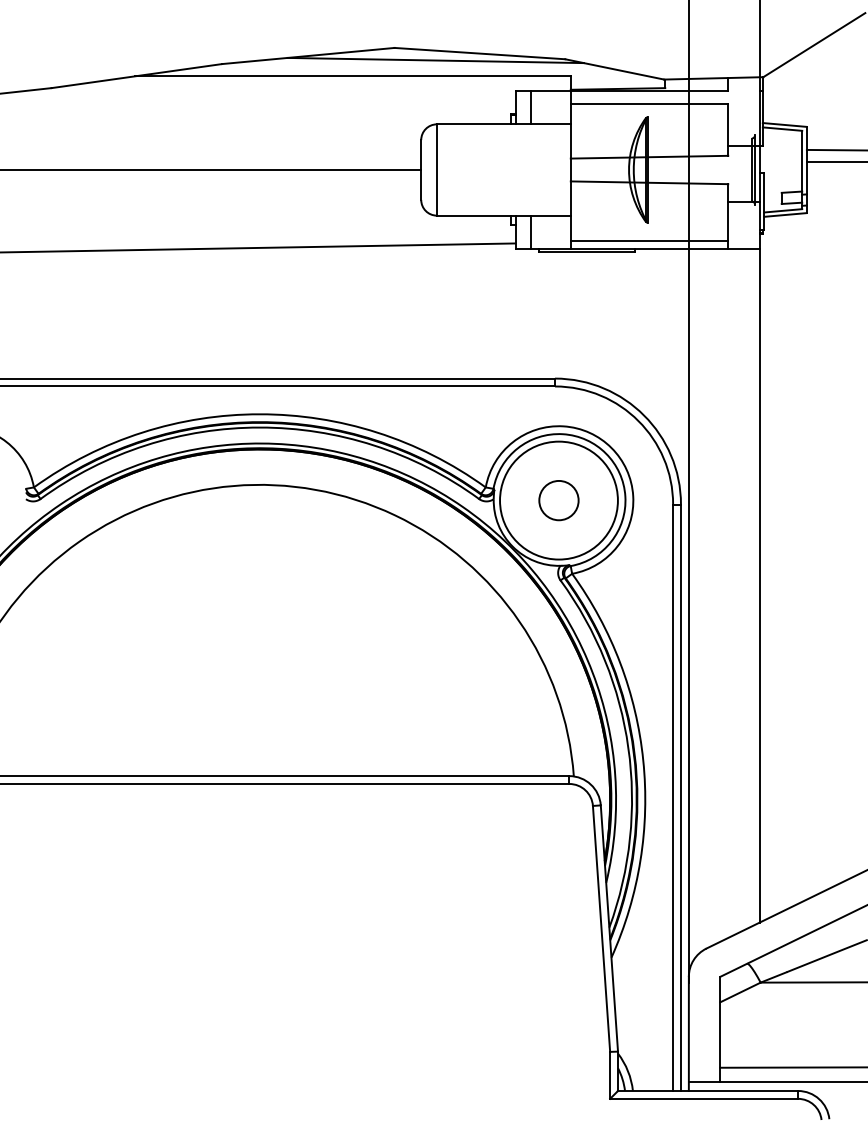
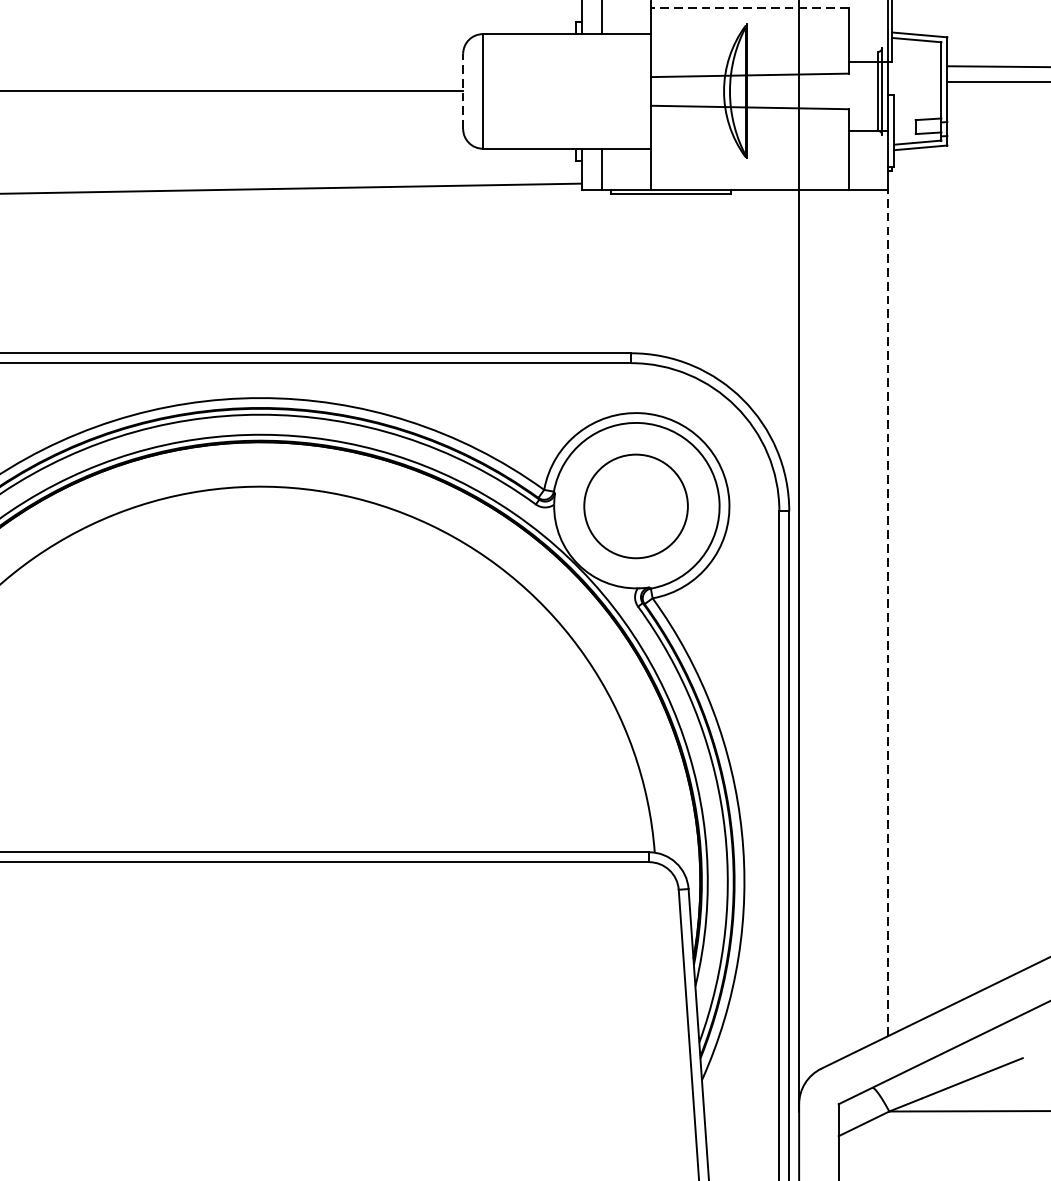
line: (649, 103) -> (749, 7), solid -> dashed
line: (421, 170) -> (463, 92), solid -> dashed
line: (649, 240) -> (749, 179), removed
circle: (558, 500) -> (635, 506), removed
circle: (558, 500) -> (635, 506), size x0.7
line: (759, 585) -> (887, 613), solid -> dashed

